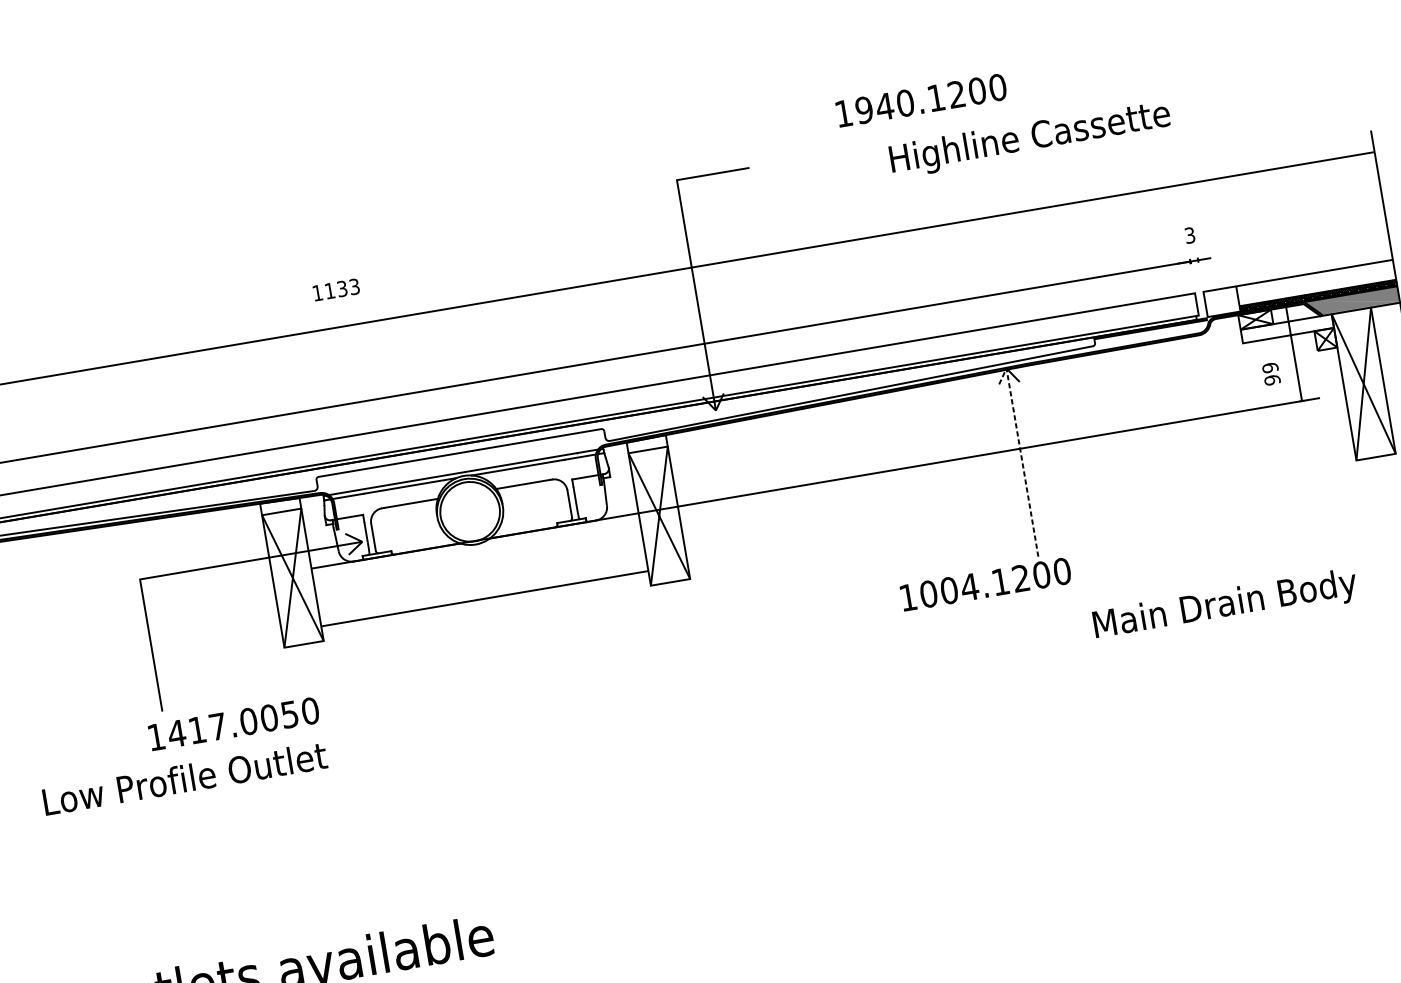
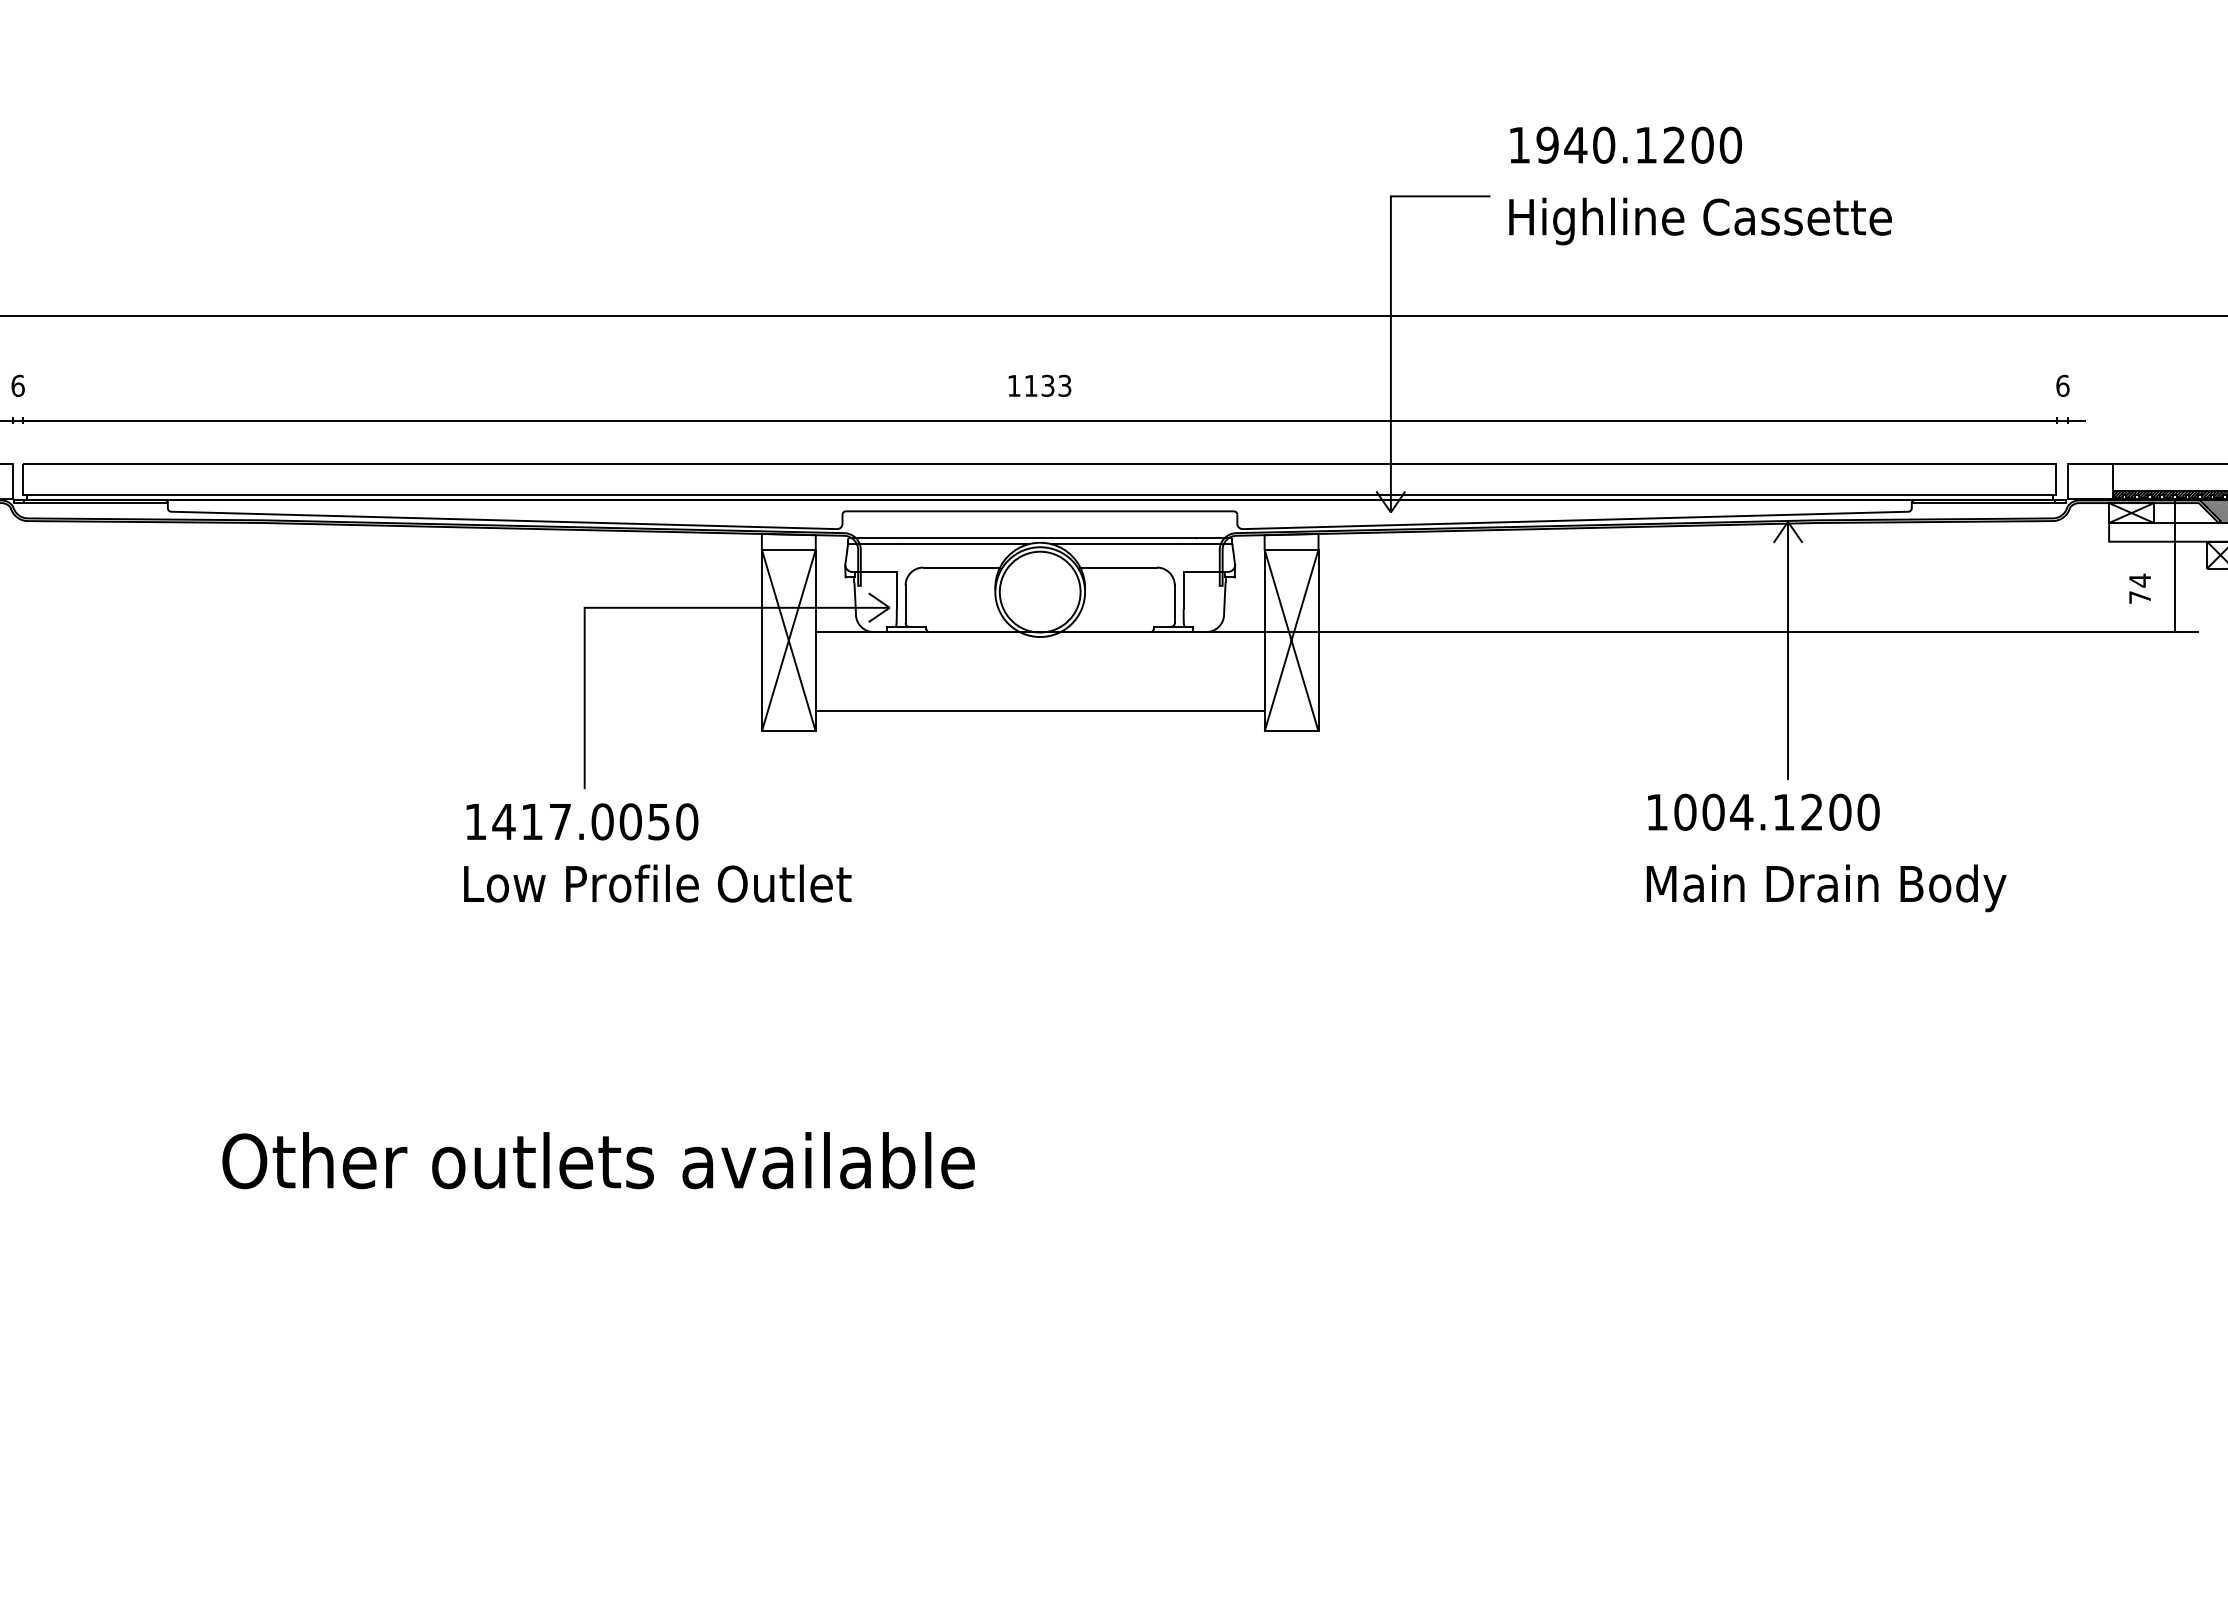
text: (921, 100) -> (1625, 144), moved
text: (1030, 139) -> (1700, 221), moved
text: (1189, 235) -> (2062, 385), 3 -> 6
text: (336, 289) -> (1039, 385), moved
text: (1271, 373) -> (2140, 588), 99 -> 74
line: (1021, 452) -> (1788, 637), dashed -> solid
text: (985, 583) -> (1763, 811), moved
text: (1225, 606) -> (1826, 888), moved
text: (234, 723) -> (582, 821), moved
text: (184, 778) -> (657, 883), moved

